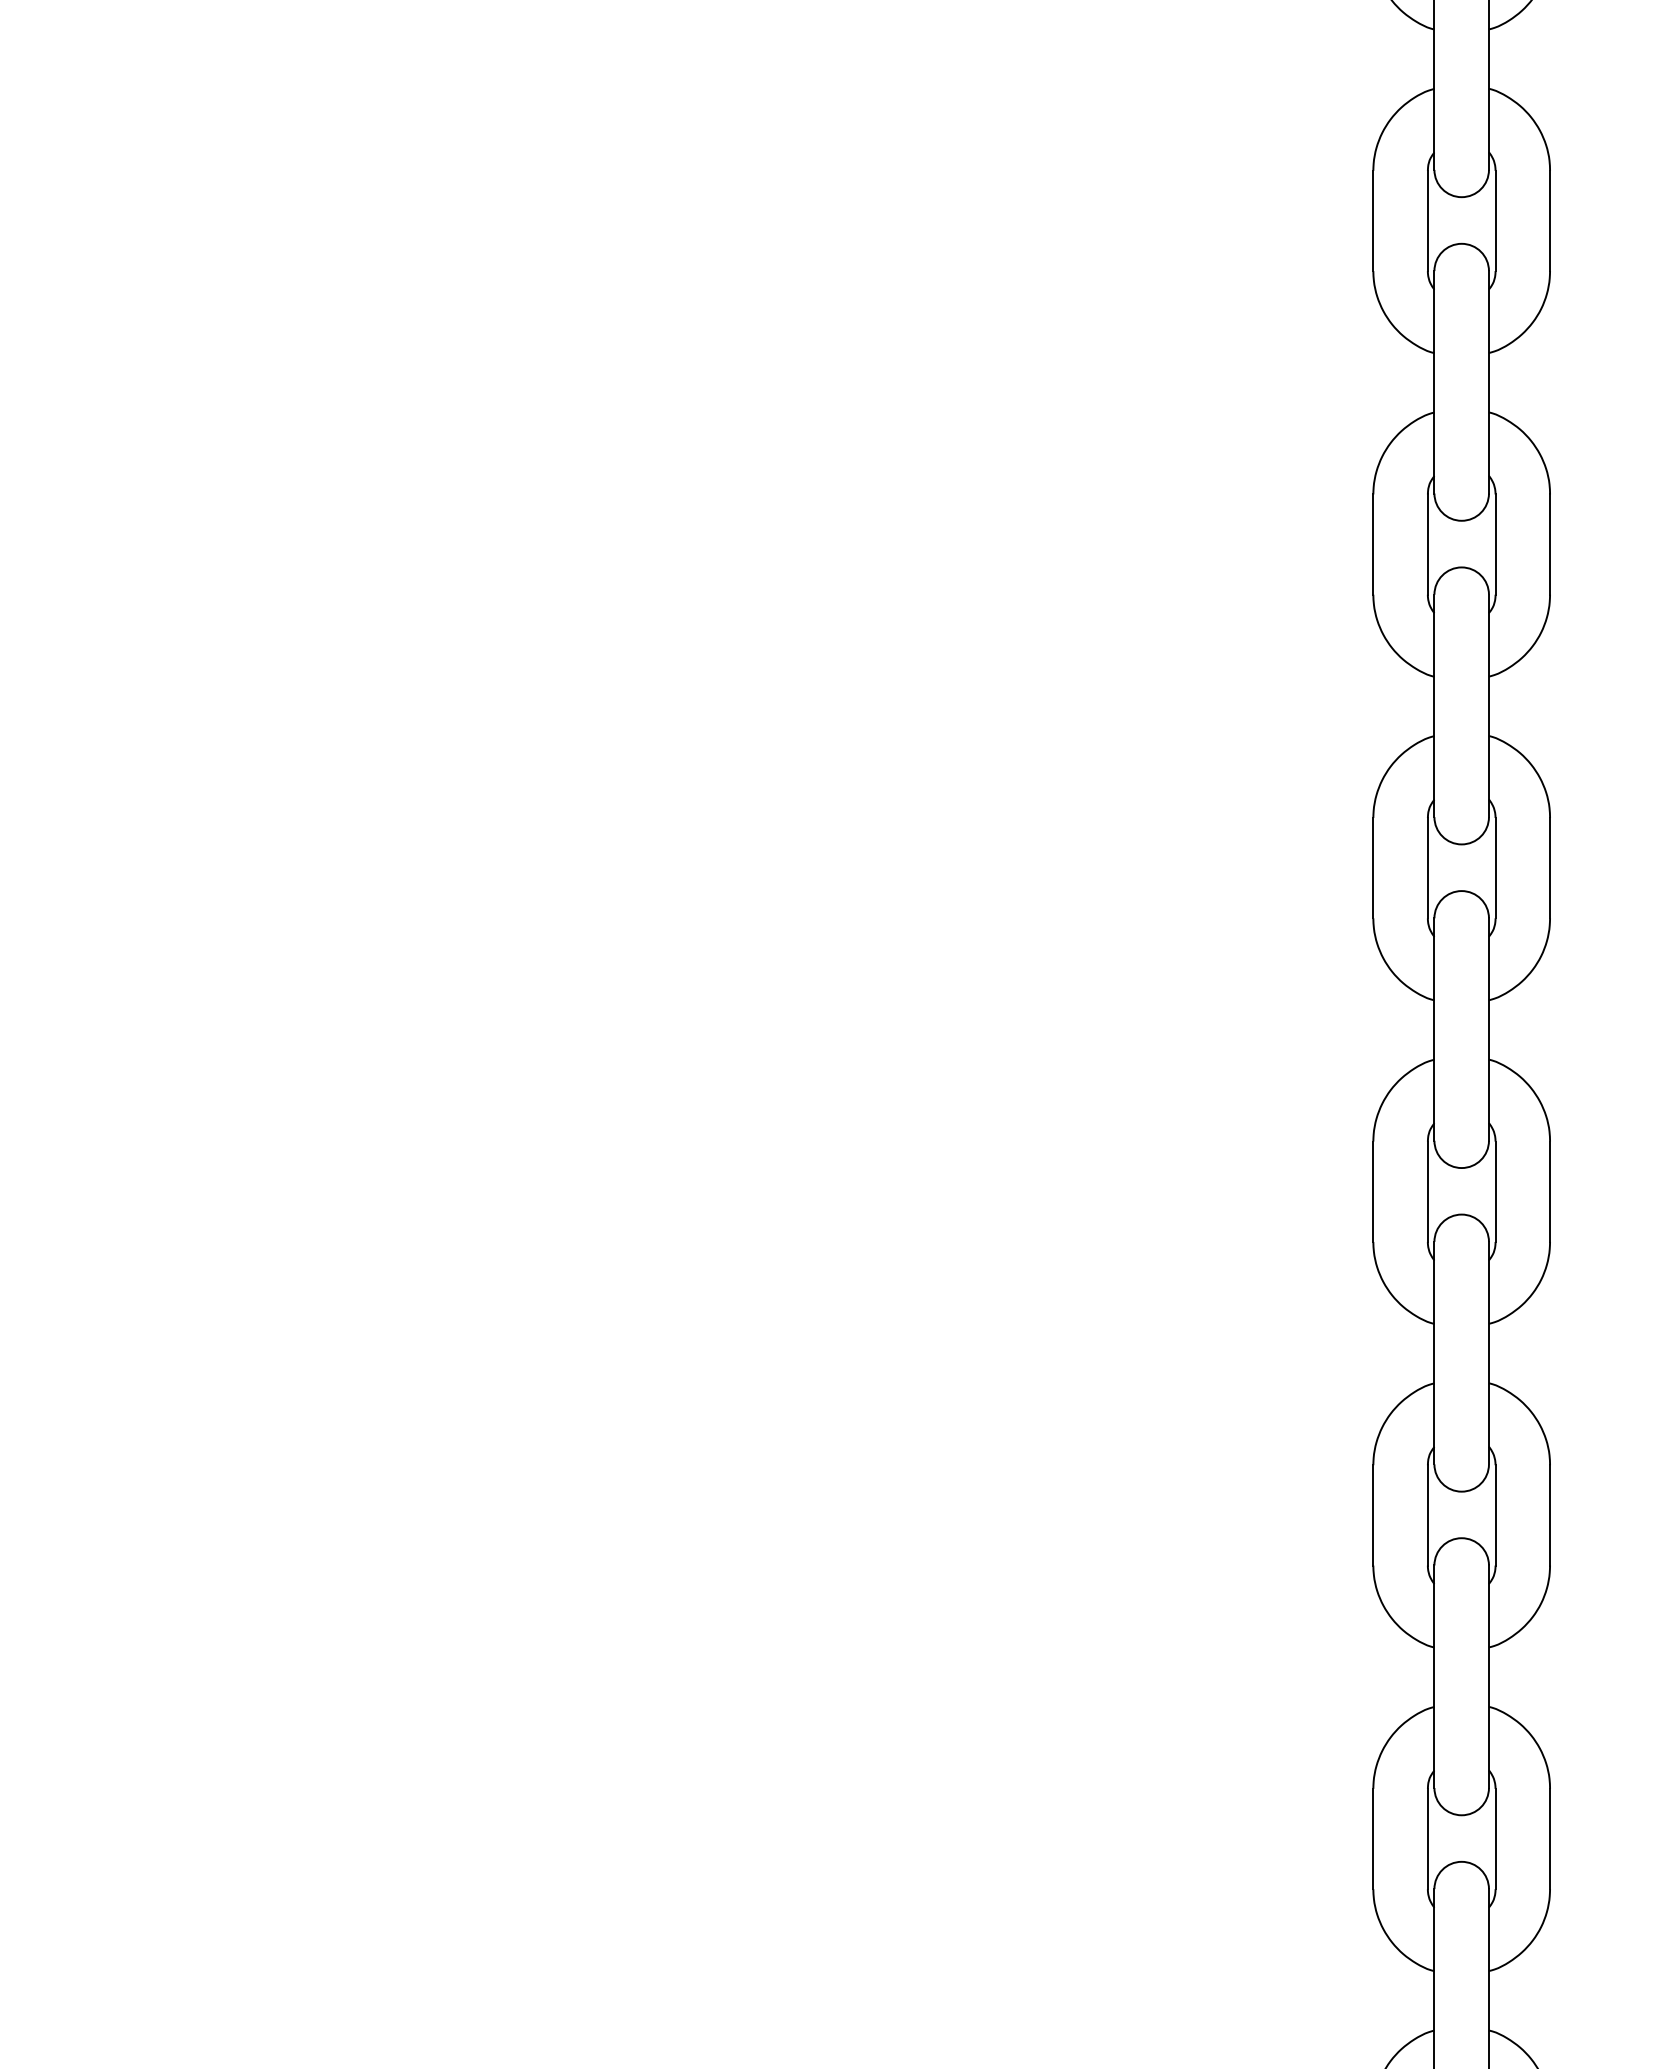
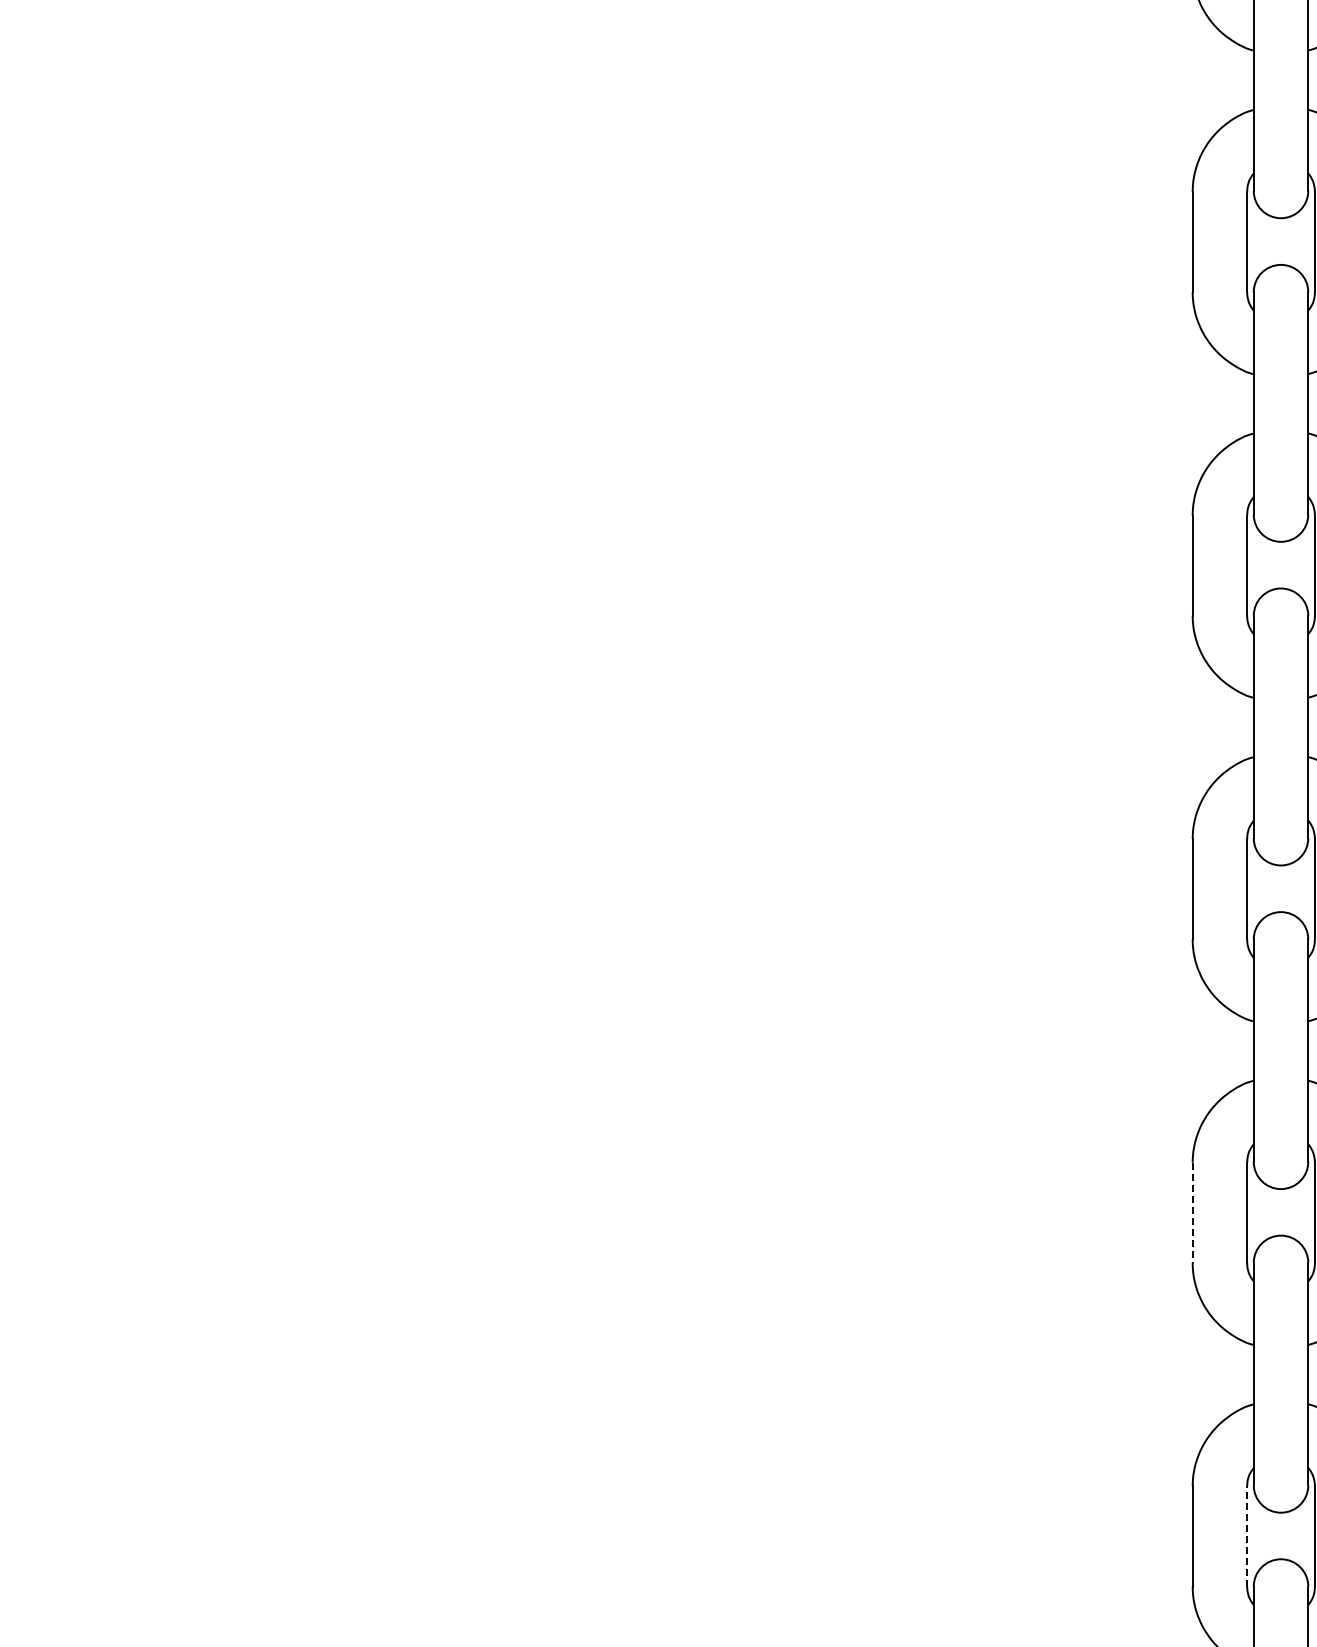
line: (1373, 1192) -> (1192, 1213), solid -> dashed
line: (1427, 1514) -> (1246, 1535), solid -> dashed

